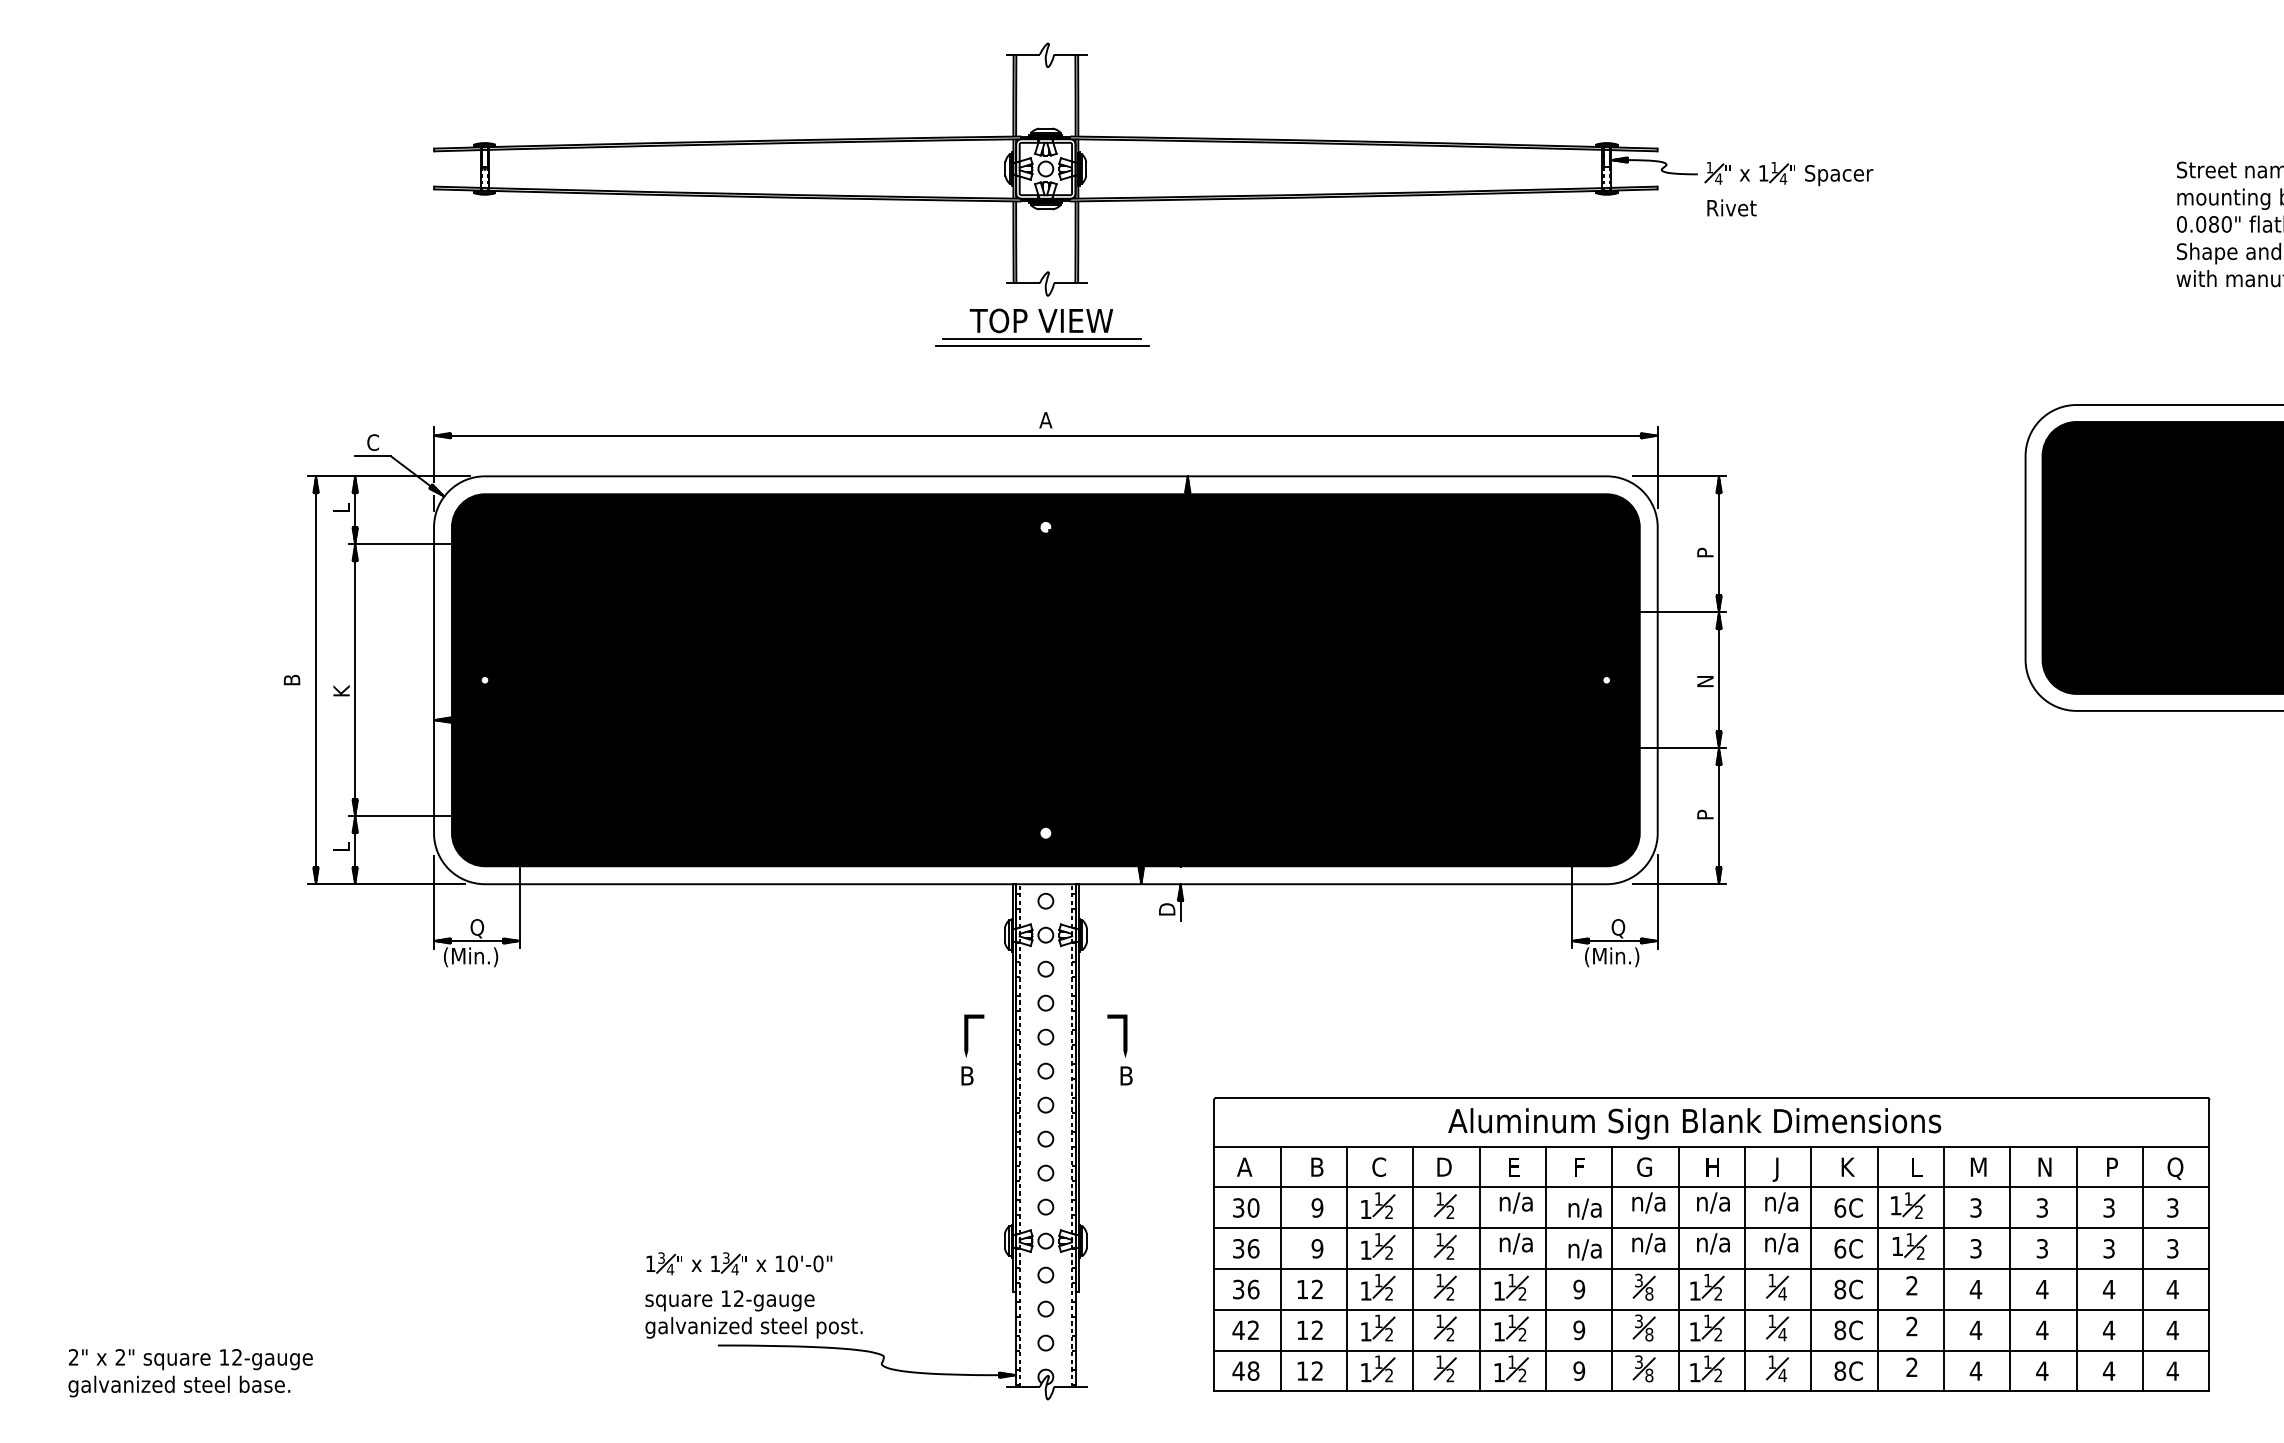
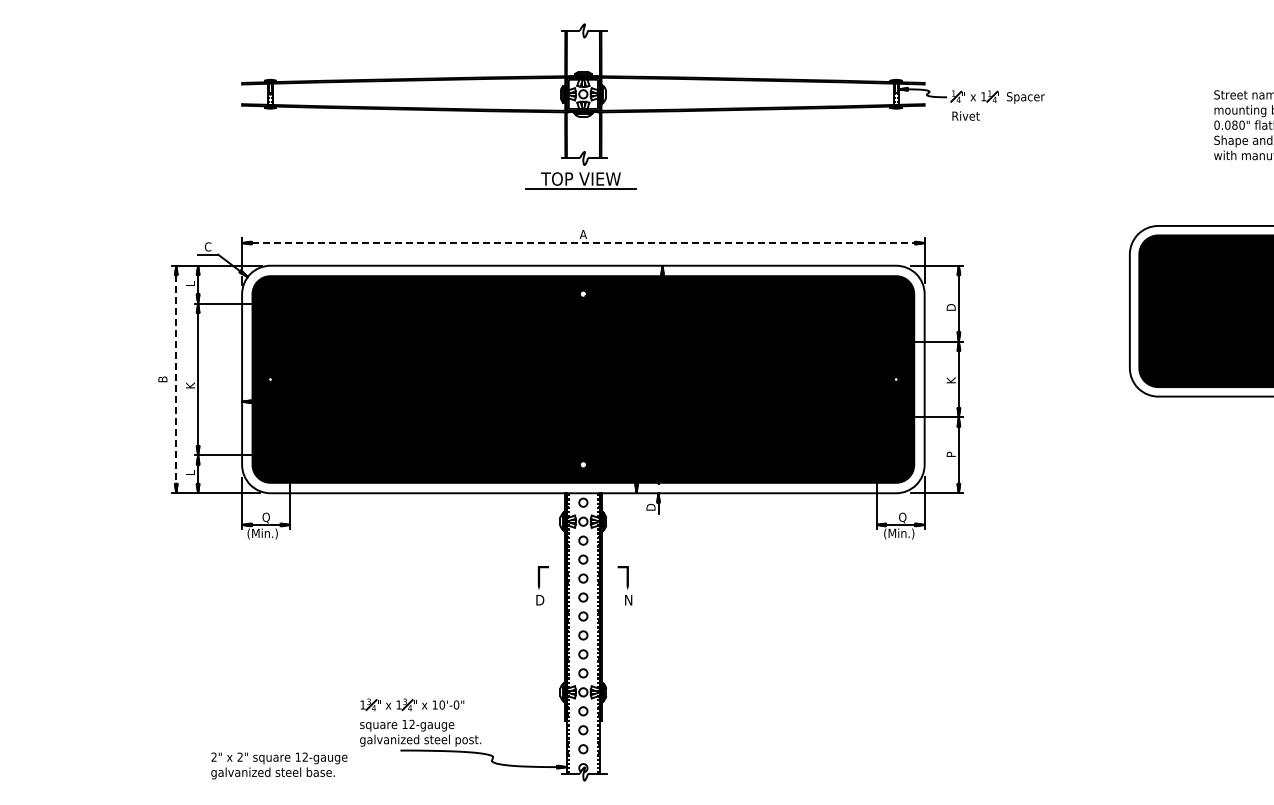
line: (1040, 346) -> (580, 193), removed
line: (1046, 436) -> (583, 243), solid -> dashed
text: (1705, 549) -> (951, 306), P -> D
text: (1704, 680) -> (950, 379), N -> K
line: (316, 682) -> (176, 380), solid -> dashed
text: (968, 1074) -> (540, 599), B -> D
text: (1128, 1074) -> (629, 599), B -> N
part: (1711, 1243) -> (954, 693), removed
text: (190, 1372) -> (279, 765), moved

